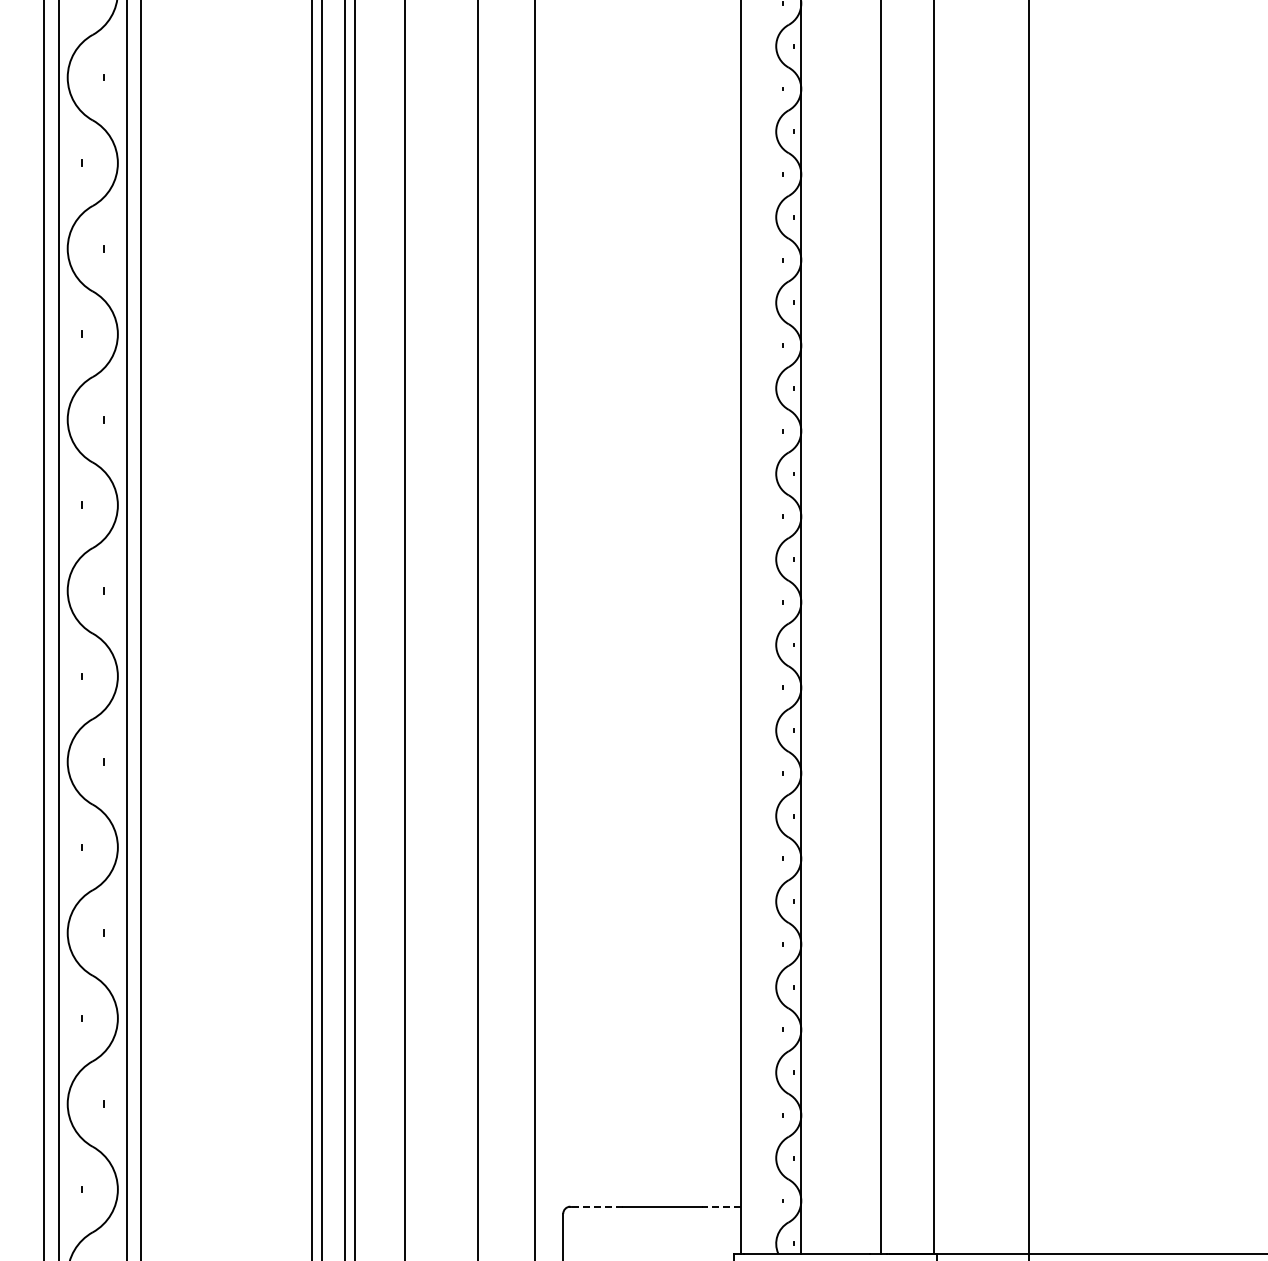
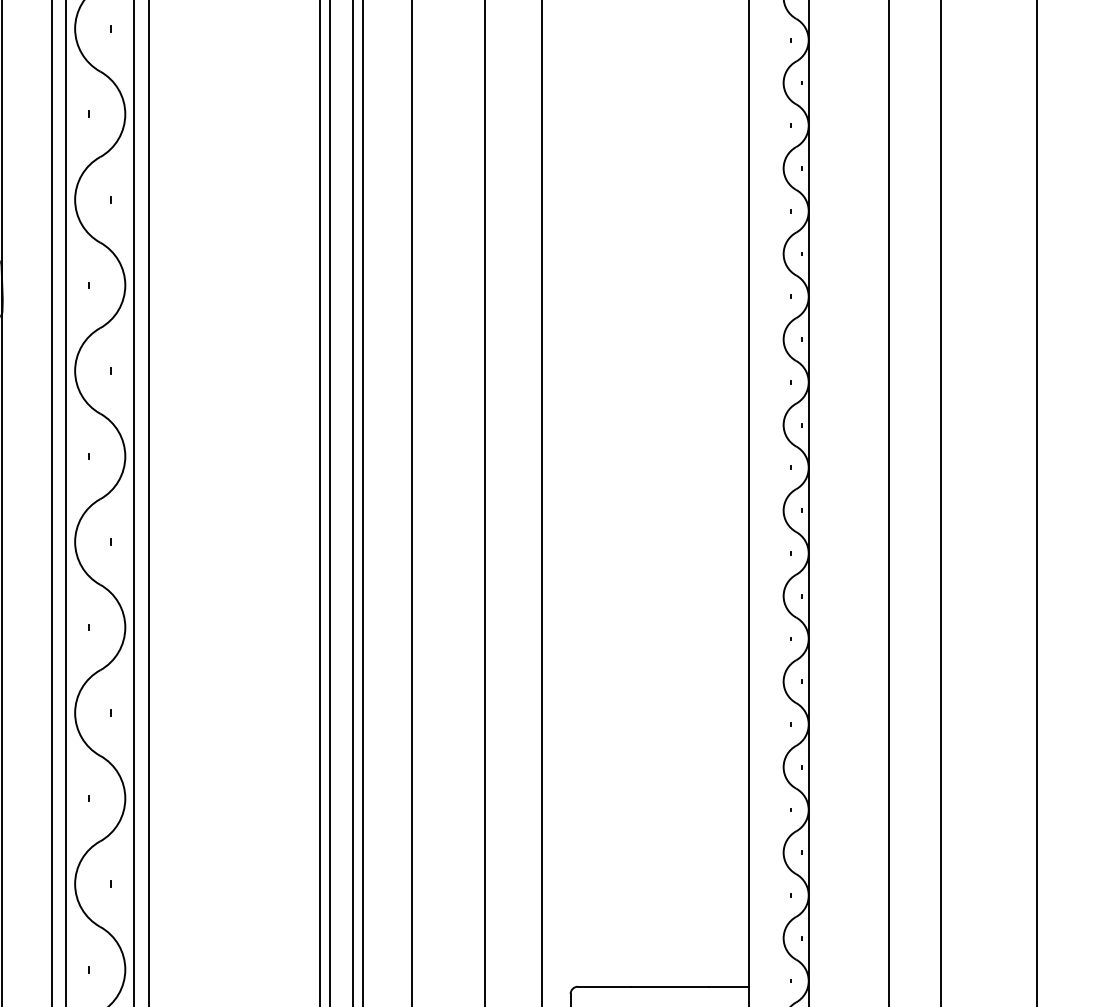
line: (596, 1206) -> (603, 986), dashed -> solid
line: (721, 1206) -> (728, 986), dashed -> solid

